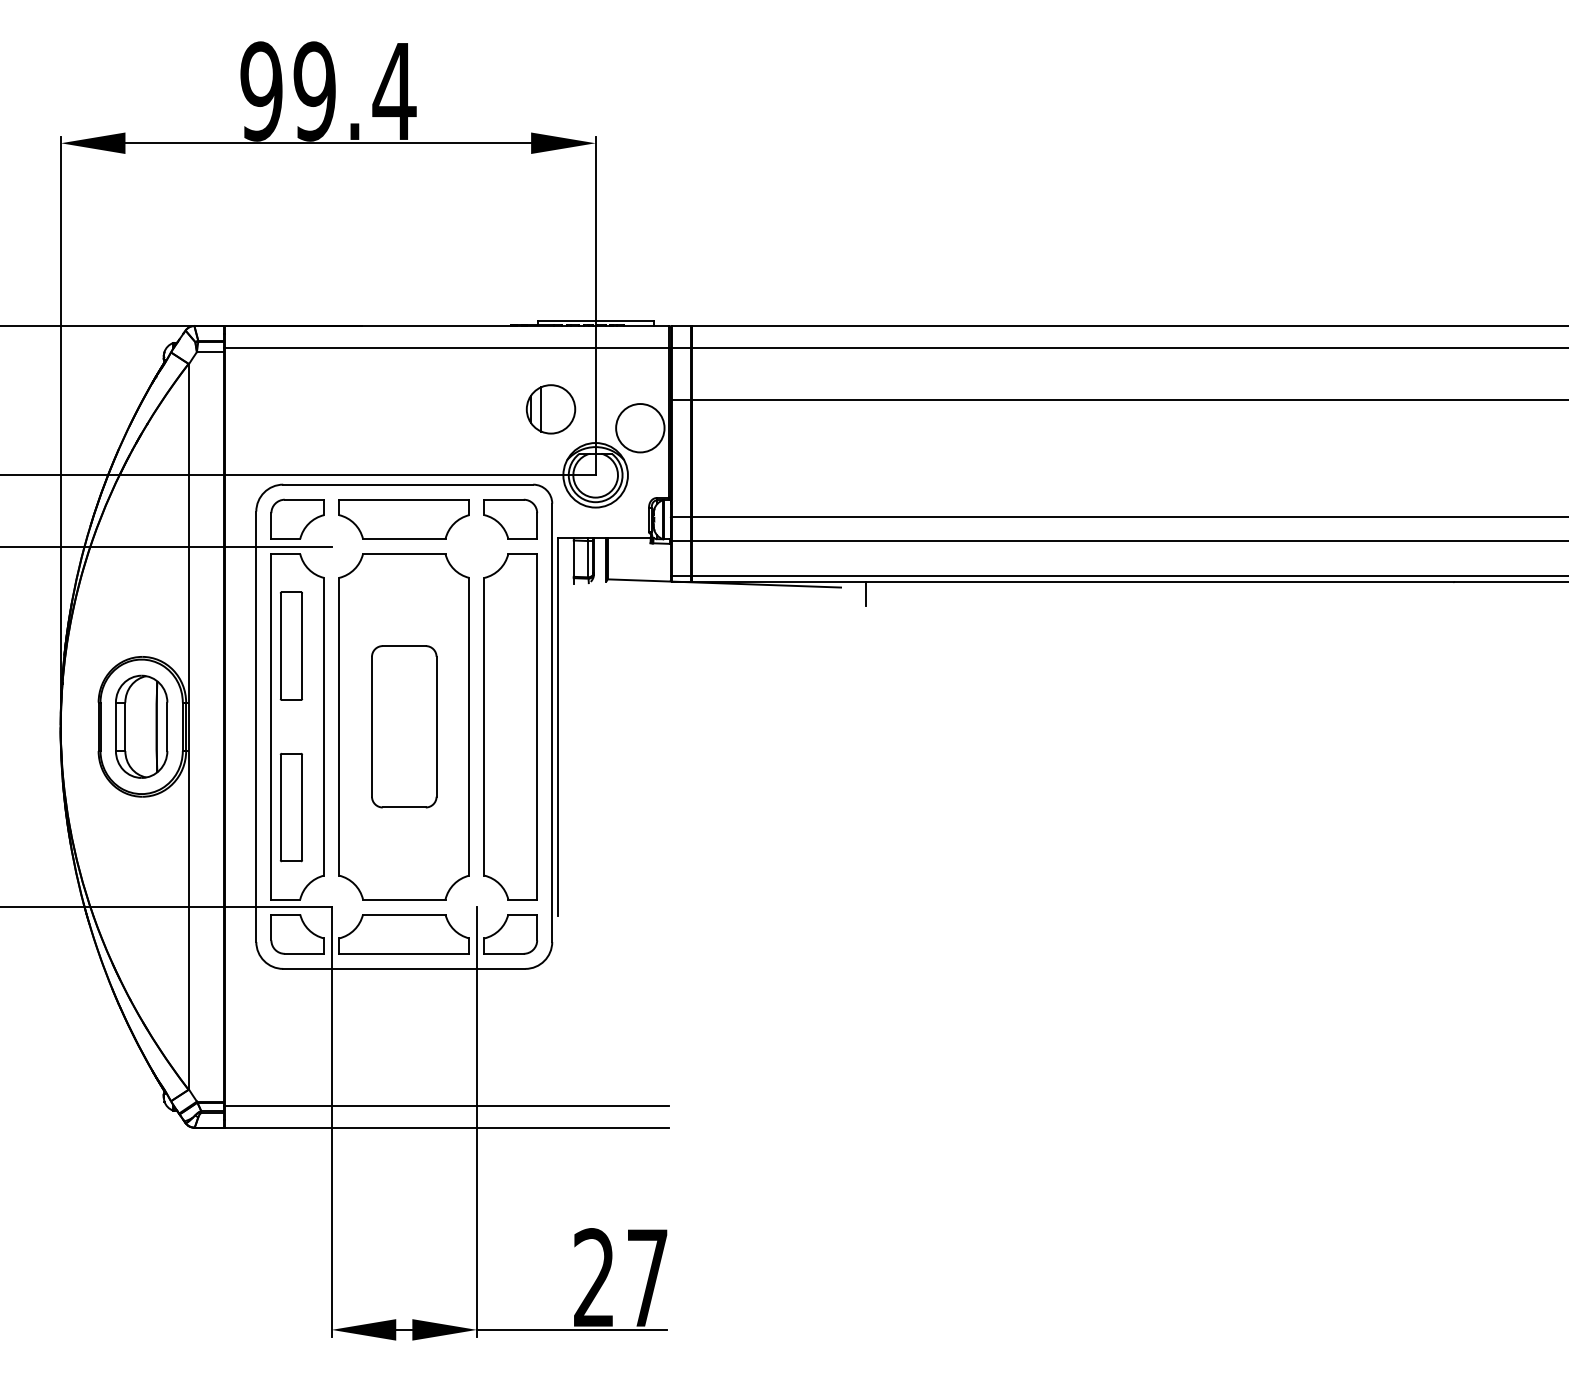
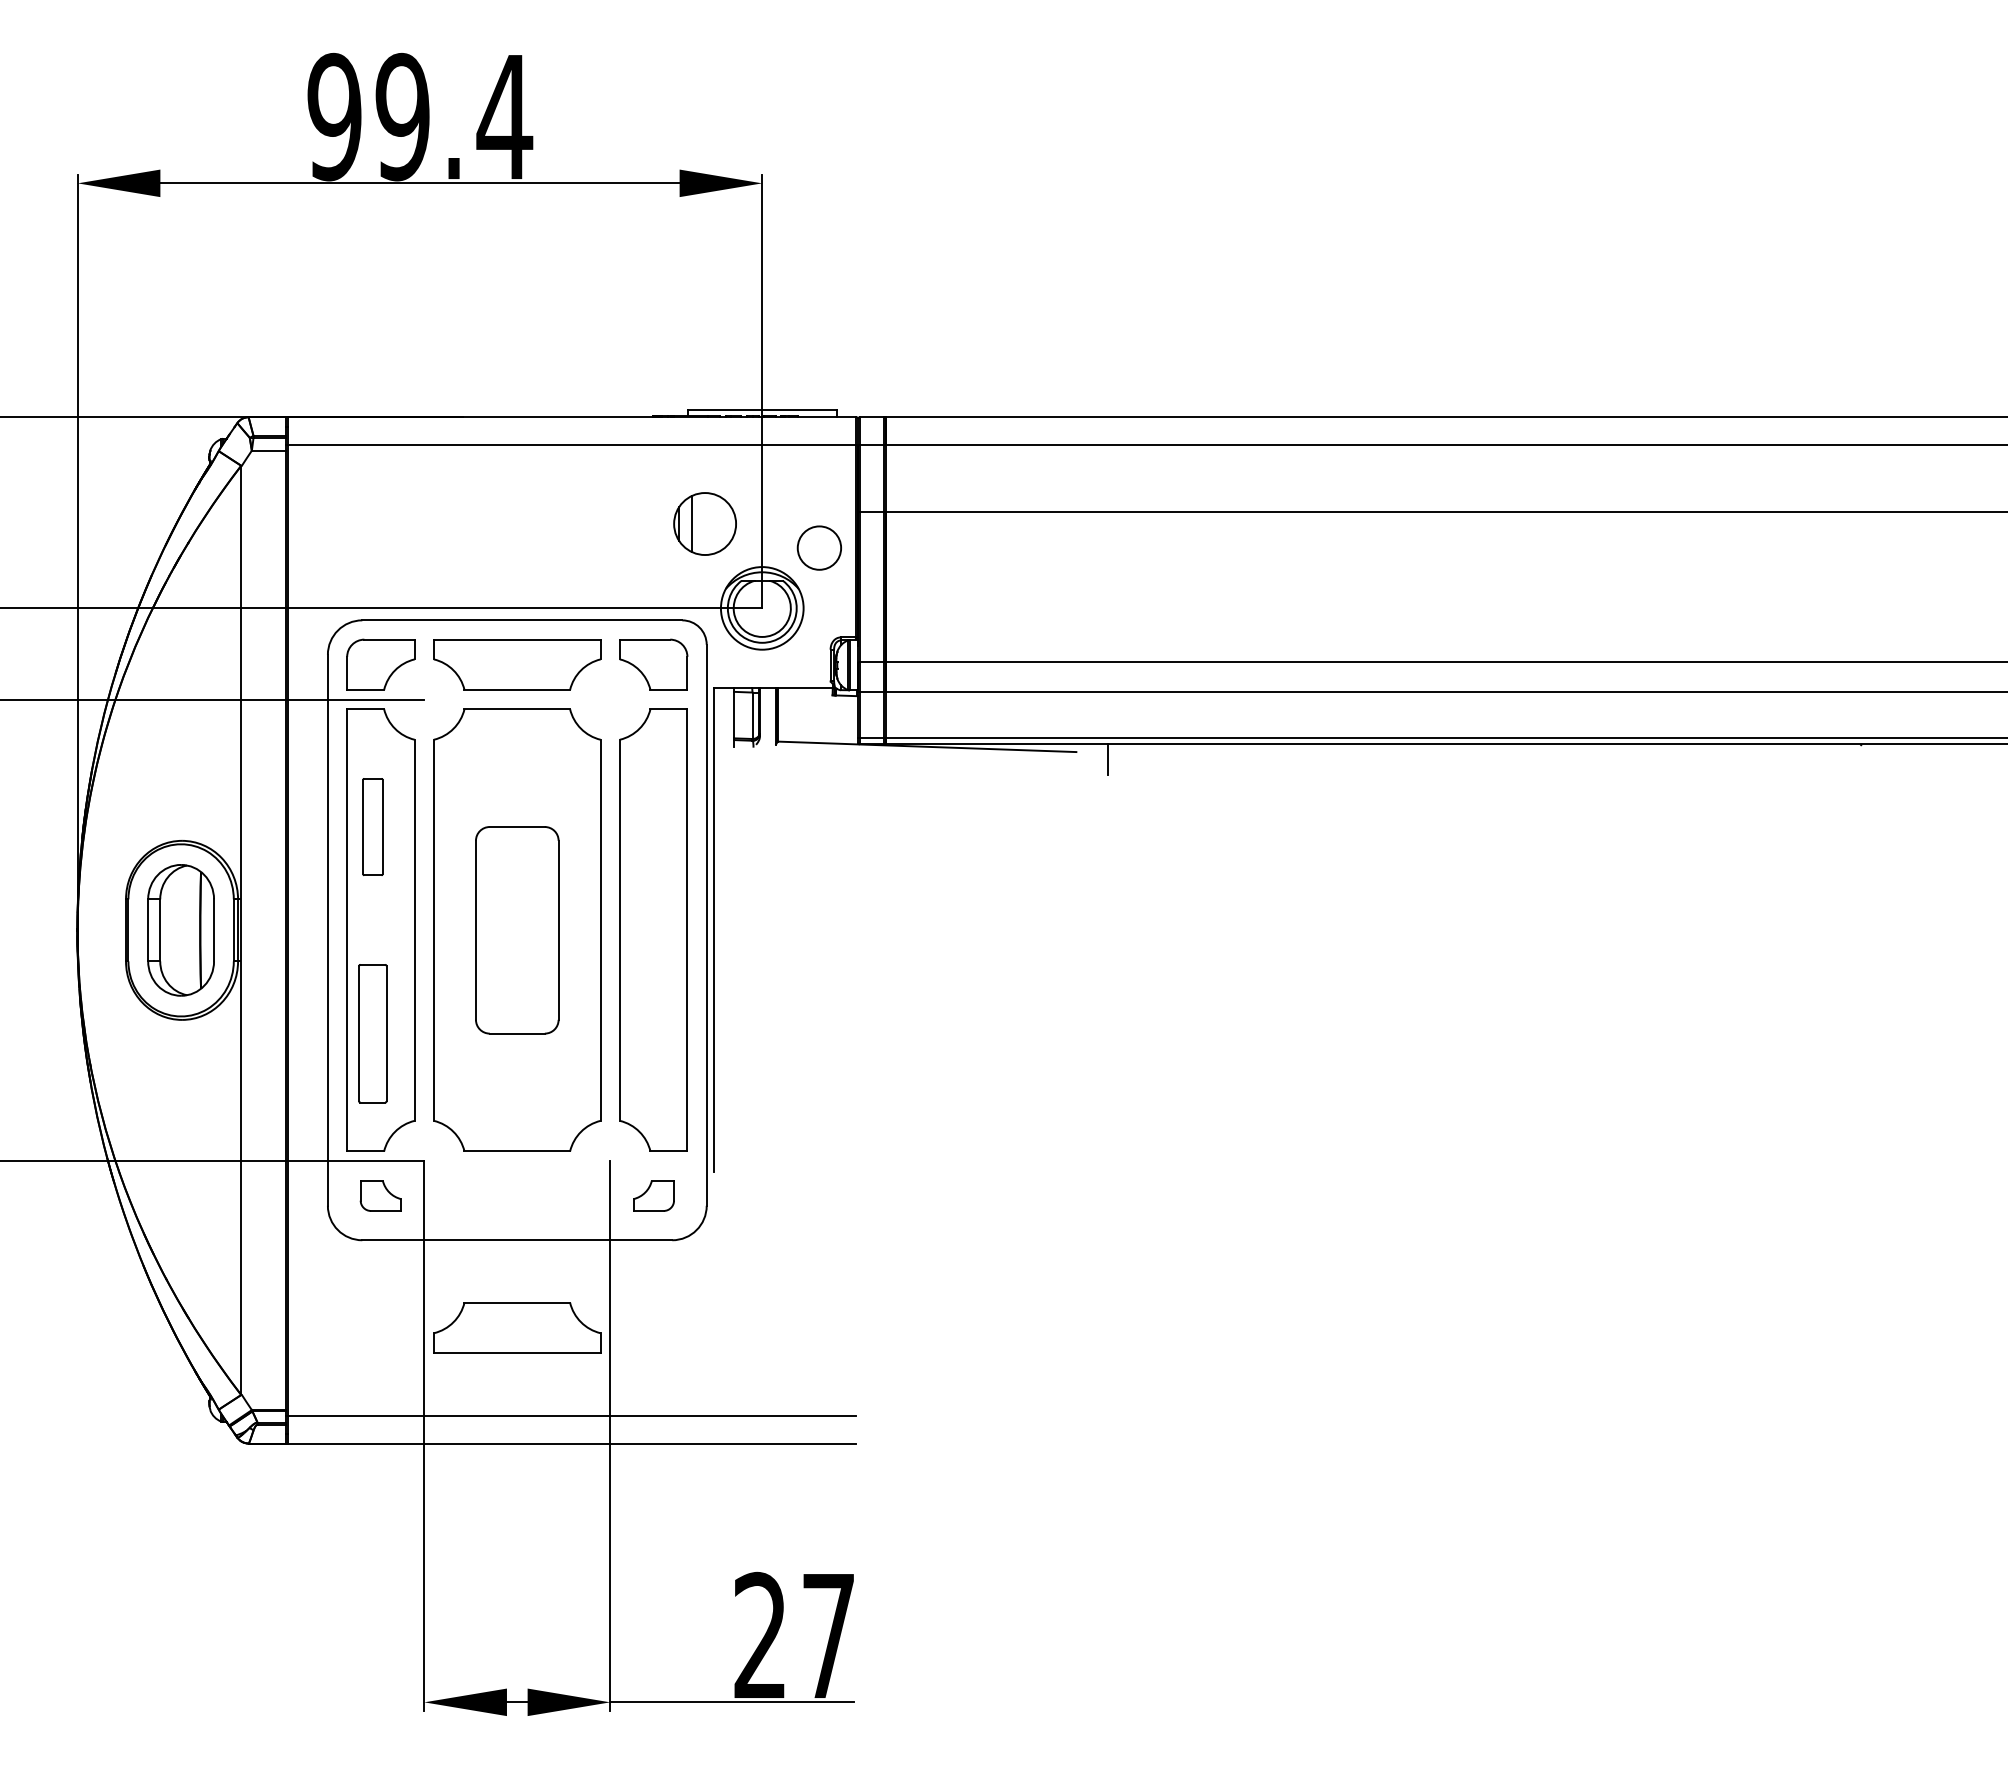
circle: (640, 428) -> (819, 548), size x0.7
part: (291, 645) -> (372, 826), size x0.7
part: (297, 933) -> (380, 1195), size x0.6
part: (404, 933) -> (517, 1327), moved
part: (510, 933) -> (653, 1195), size x0.6

